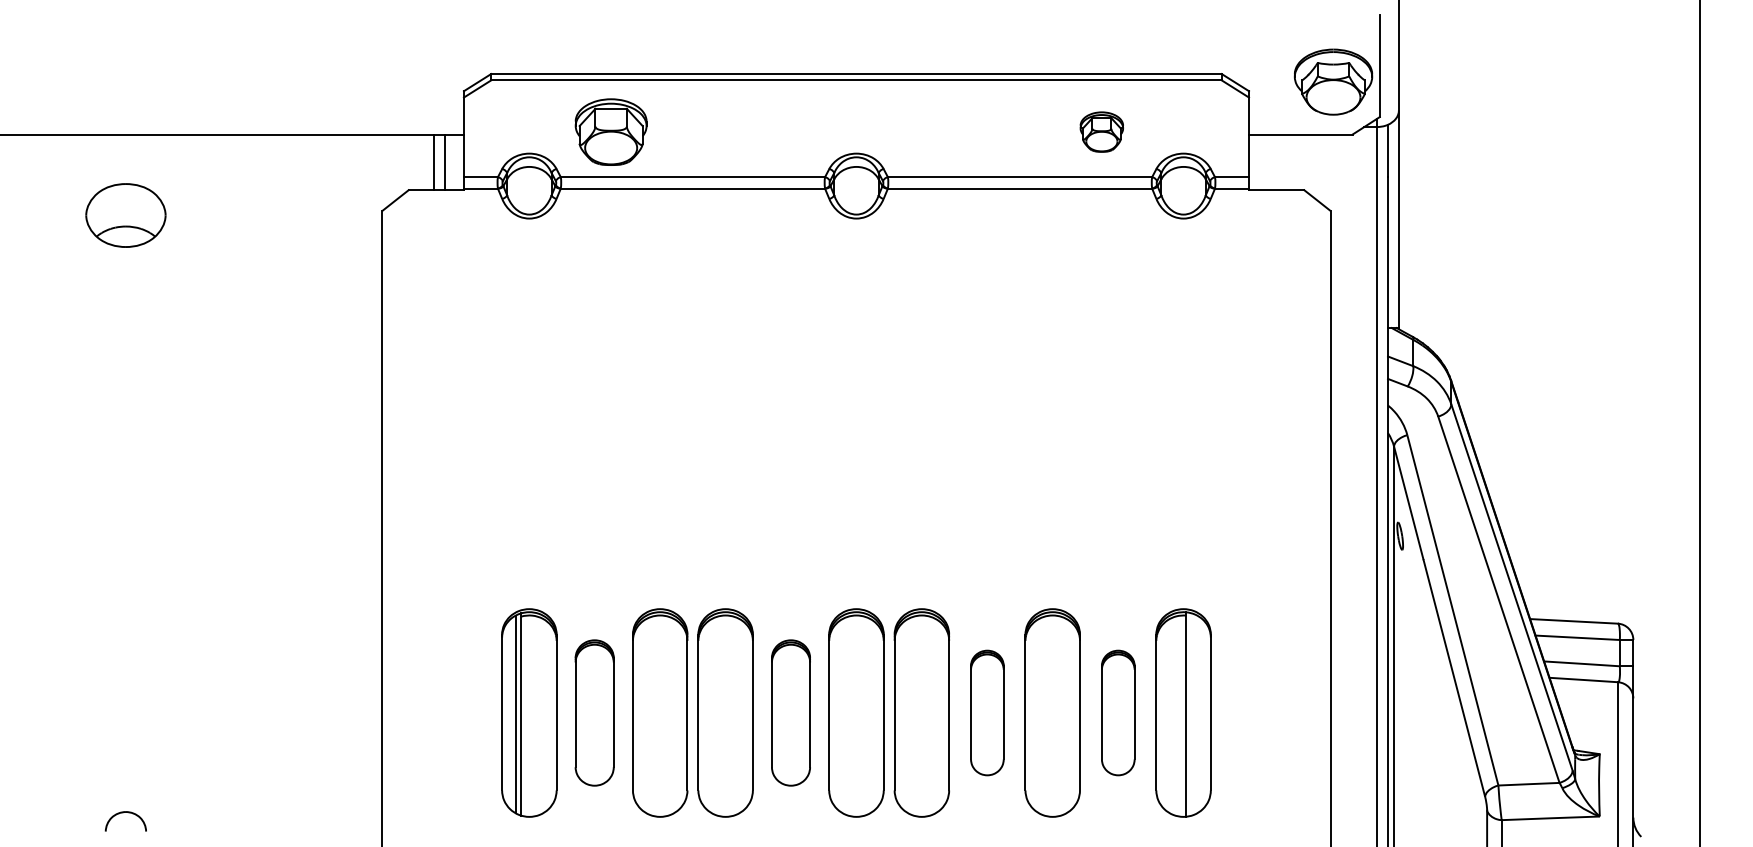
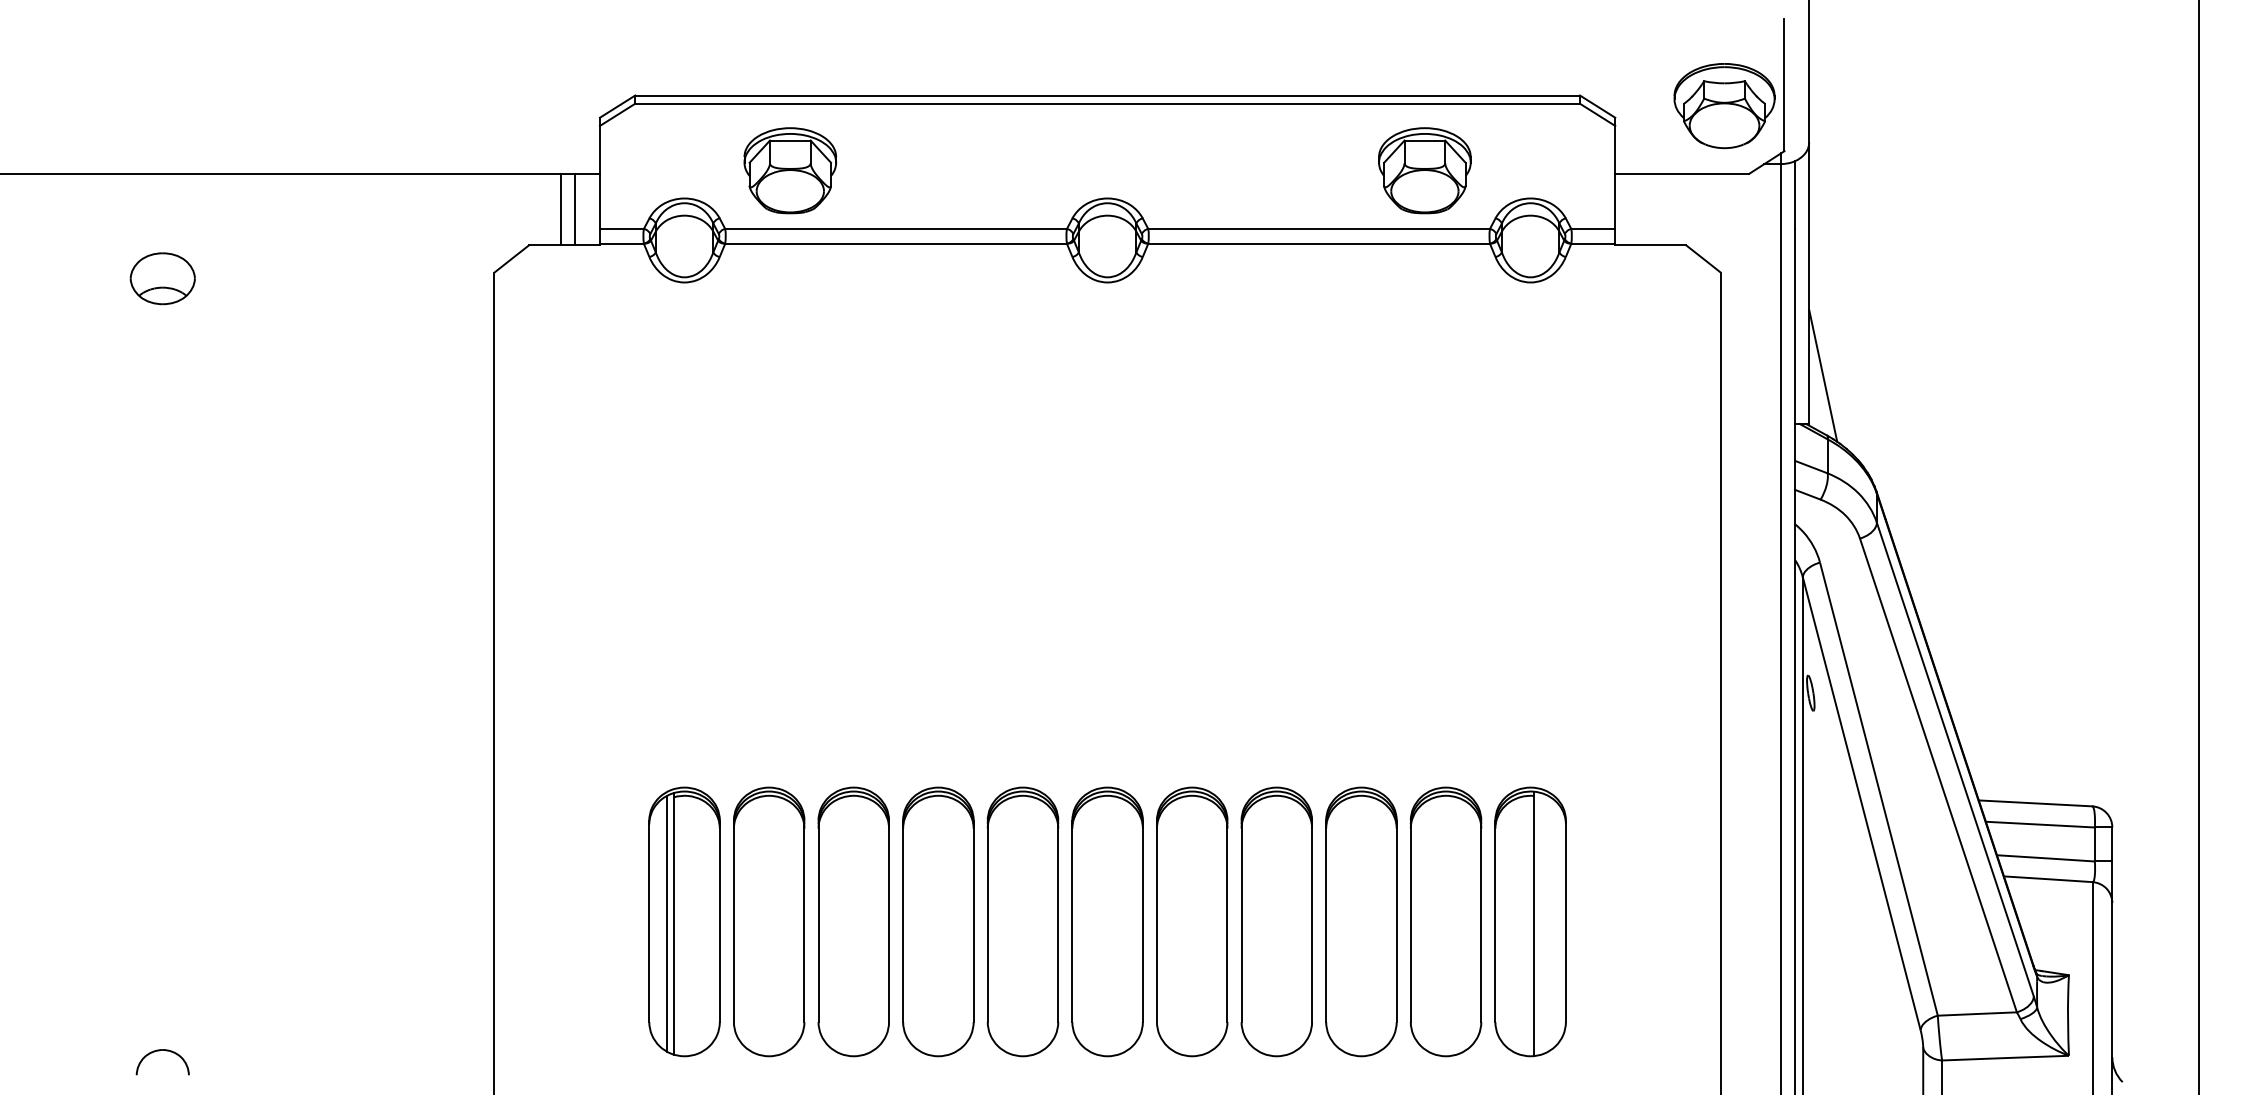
part: (1101, 131) -> (1424, 169), size x1.67
part: (125, 215) -> (162, 278), size x0.62
line: (1409, 290) -> (1822, 375), added
part: (594, 712) -> (768, 921), size x1.43
part: (790, 712) -> (1022, 921), size x1.43
part: (987, 712) -> (1277, 921), size x1.67
part: (1118, 712) -> (1446, 921), size x1.67

